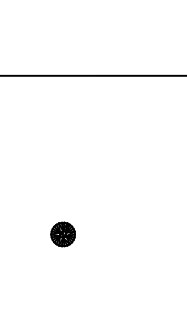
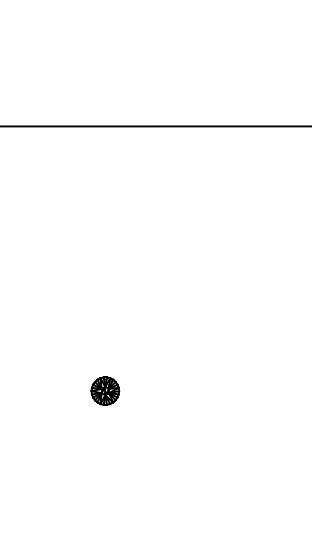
part: (62, 234) -> (104, 391), size x0.7

